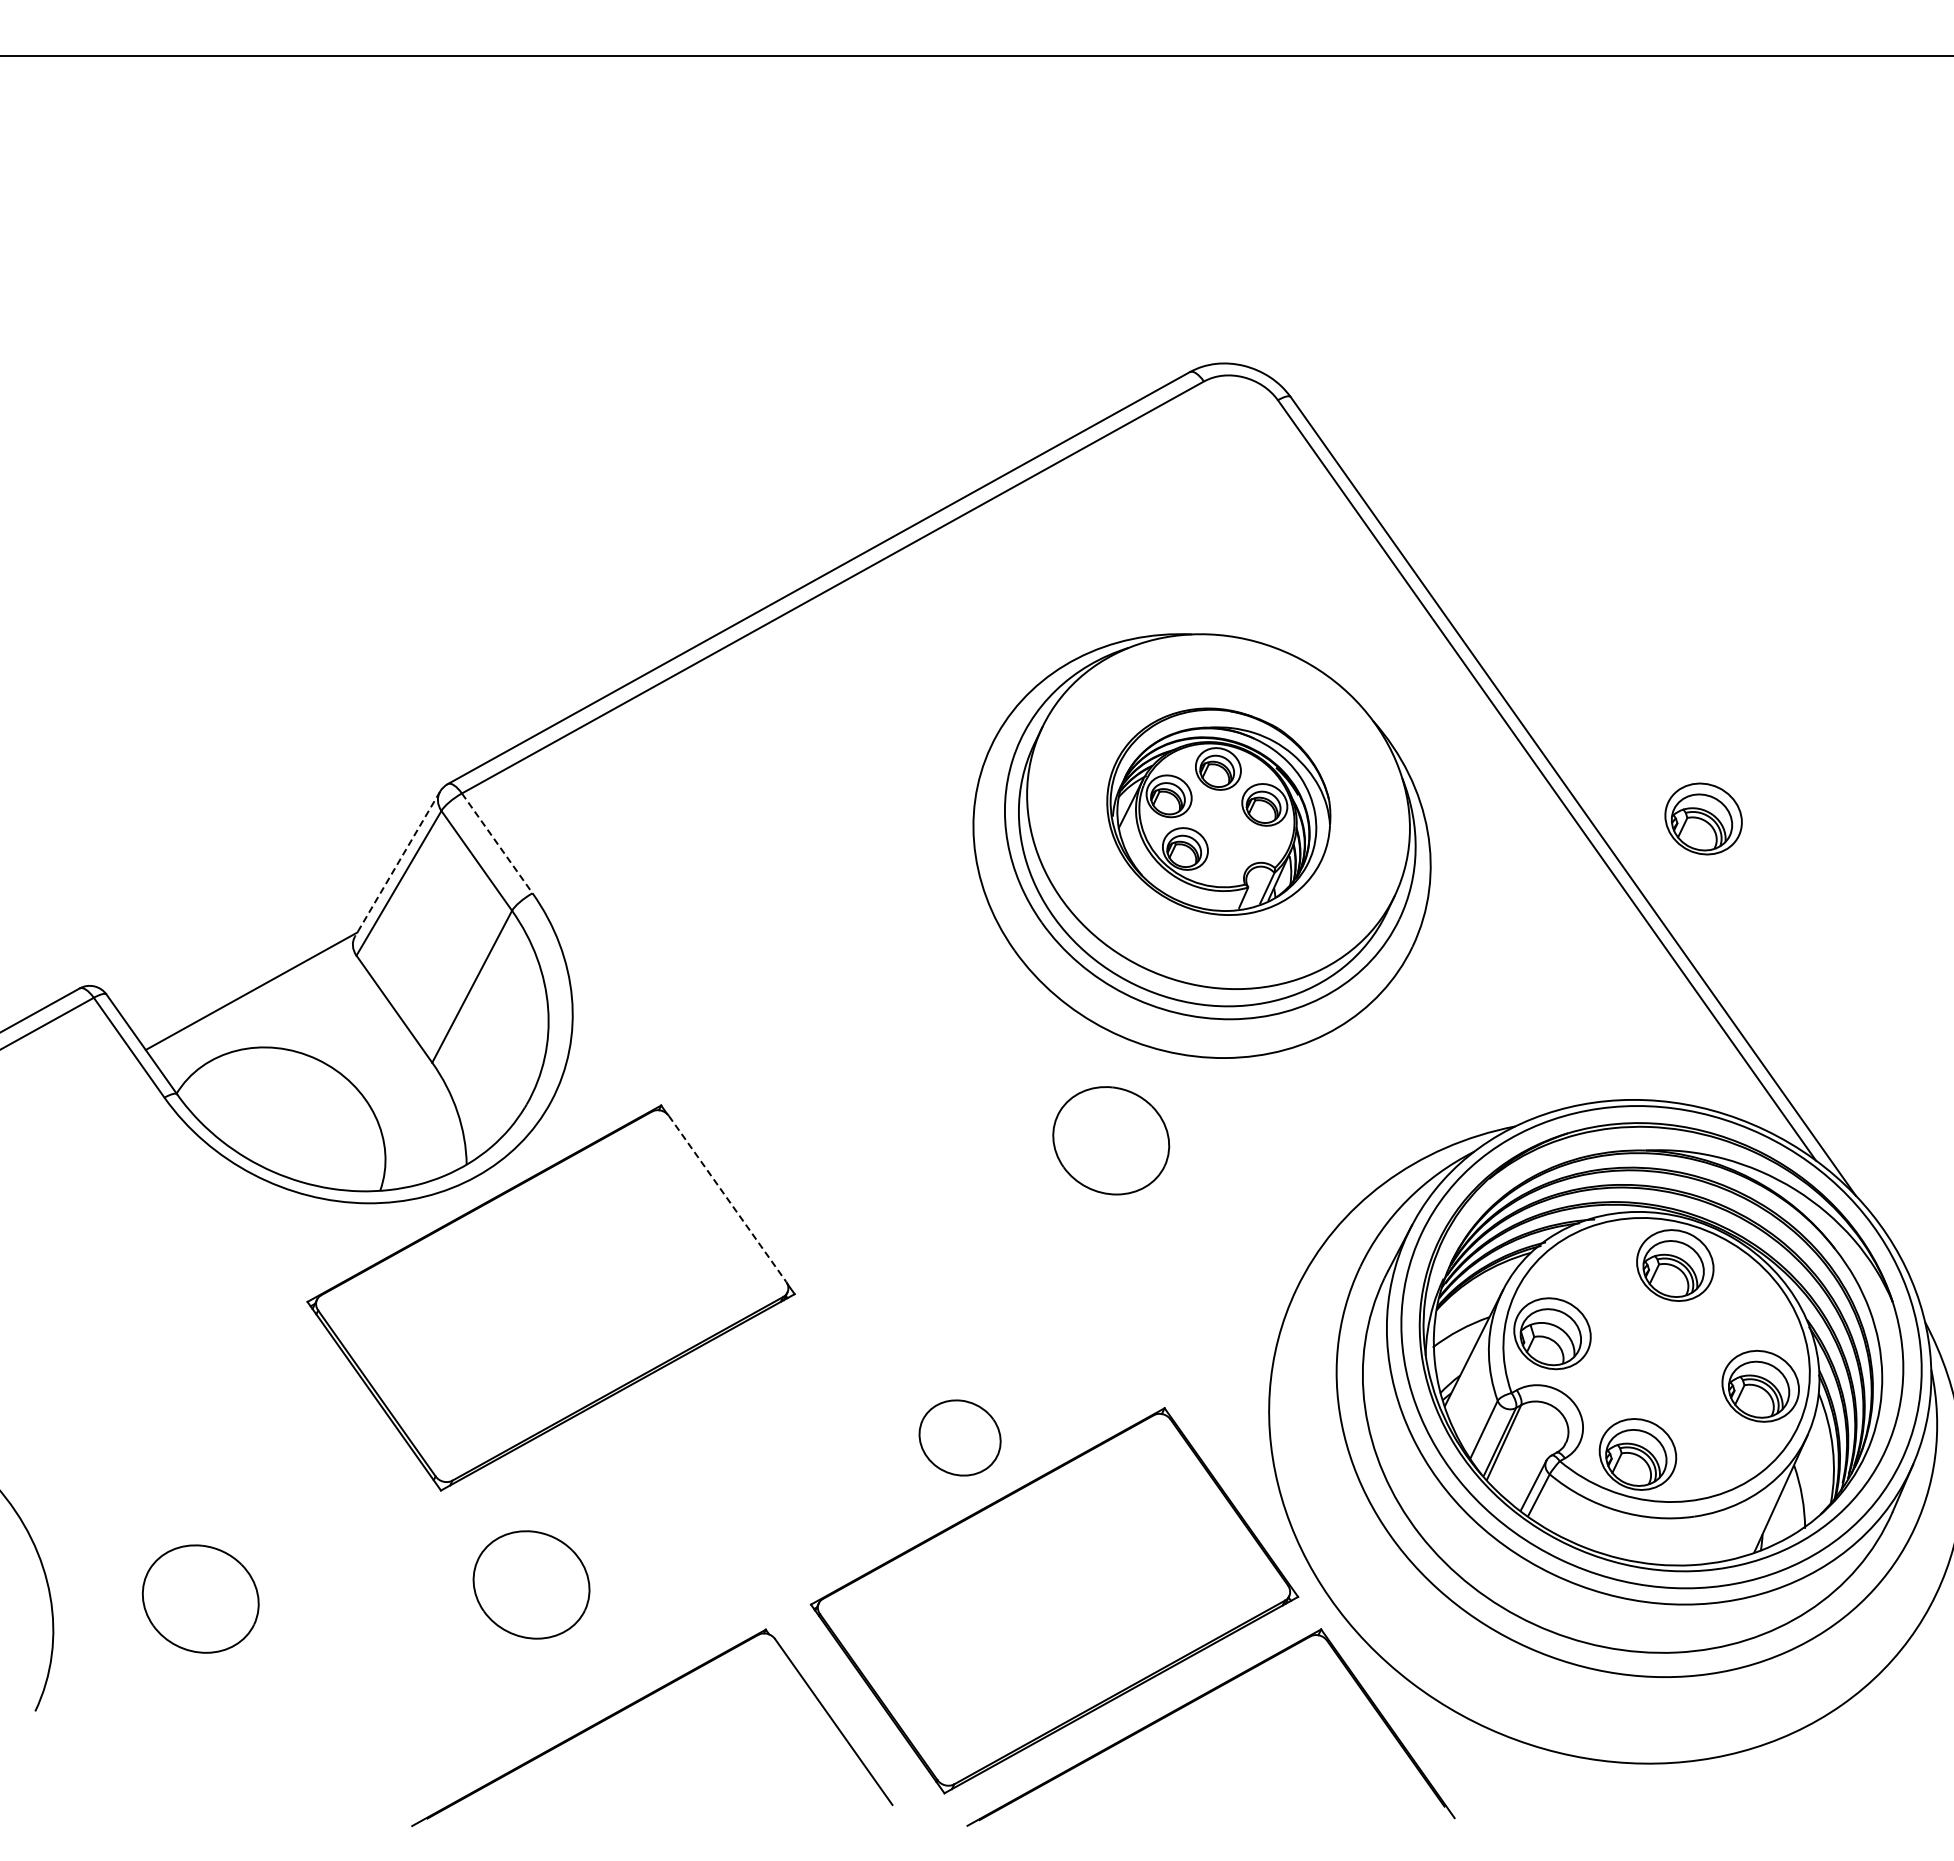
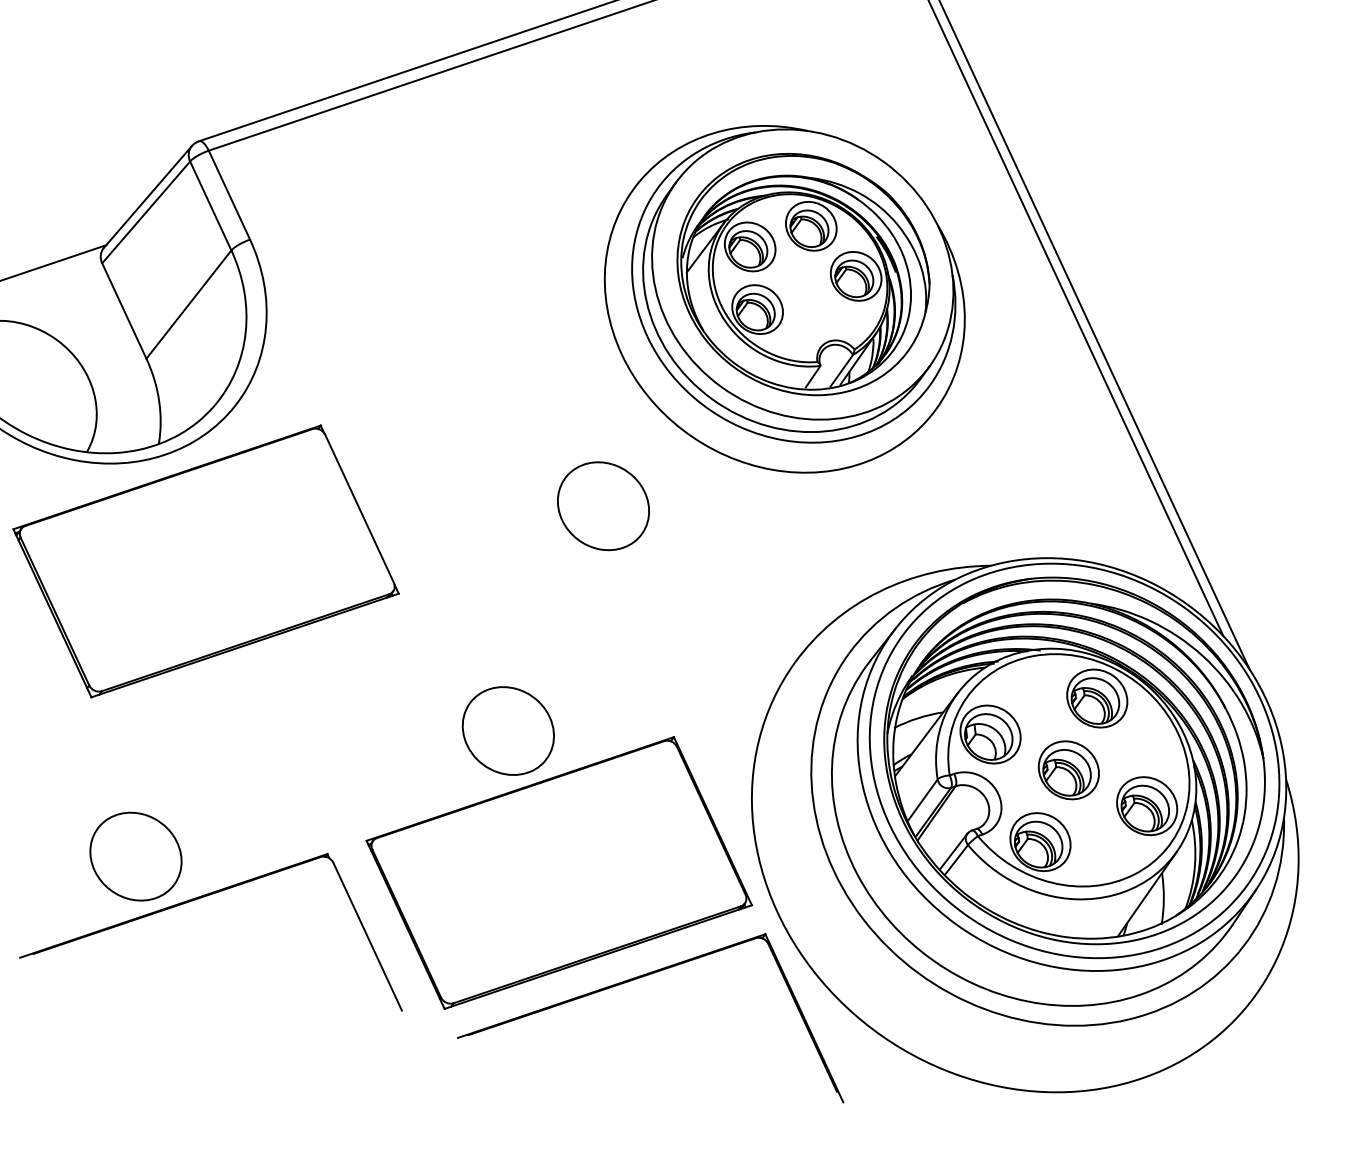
part: (1218, 811) -> (802, 274), size x1.43
part: (1703, 818) -> (1068, 769), moved
line: (497, 843) -> (229, 195), dashed -> solid
line: (397, 864) -> (147, 197), dashed -> solid
part: (1111, 1140) -> (603, 506), moved
line: (727, 1198) -> (359, 508), dashed -> solid
part: (959, 1437) -> (507, 730), size x1.43
part: (531, 1584) -> (136, 856), moved

